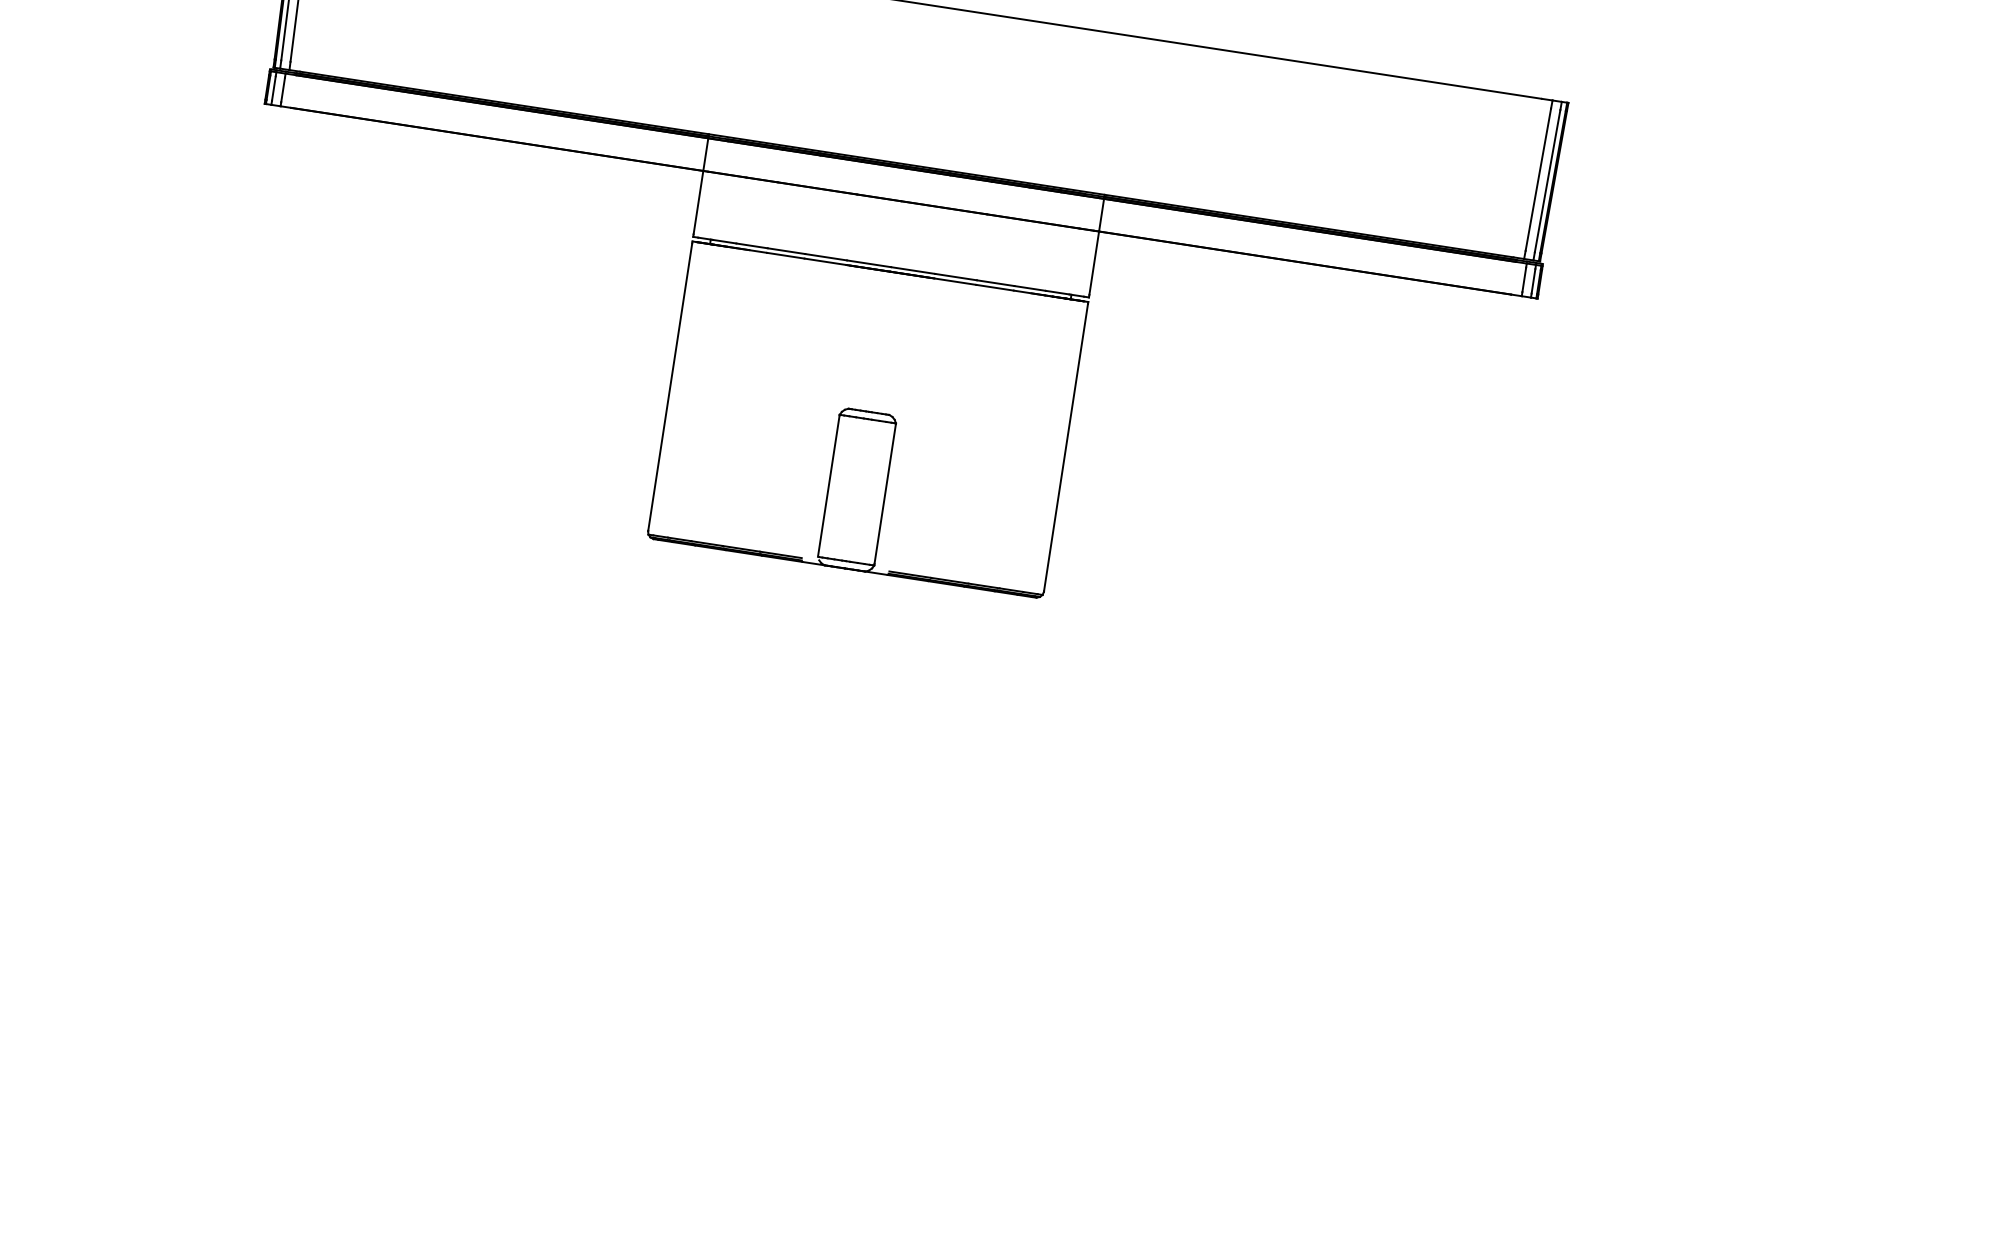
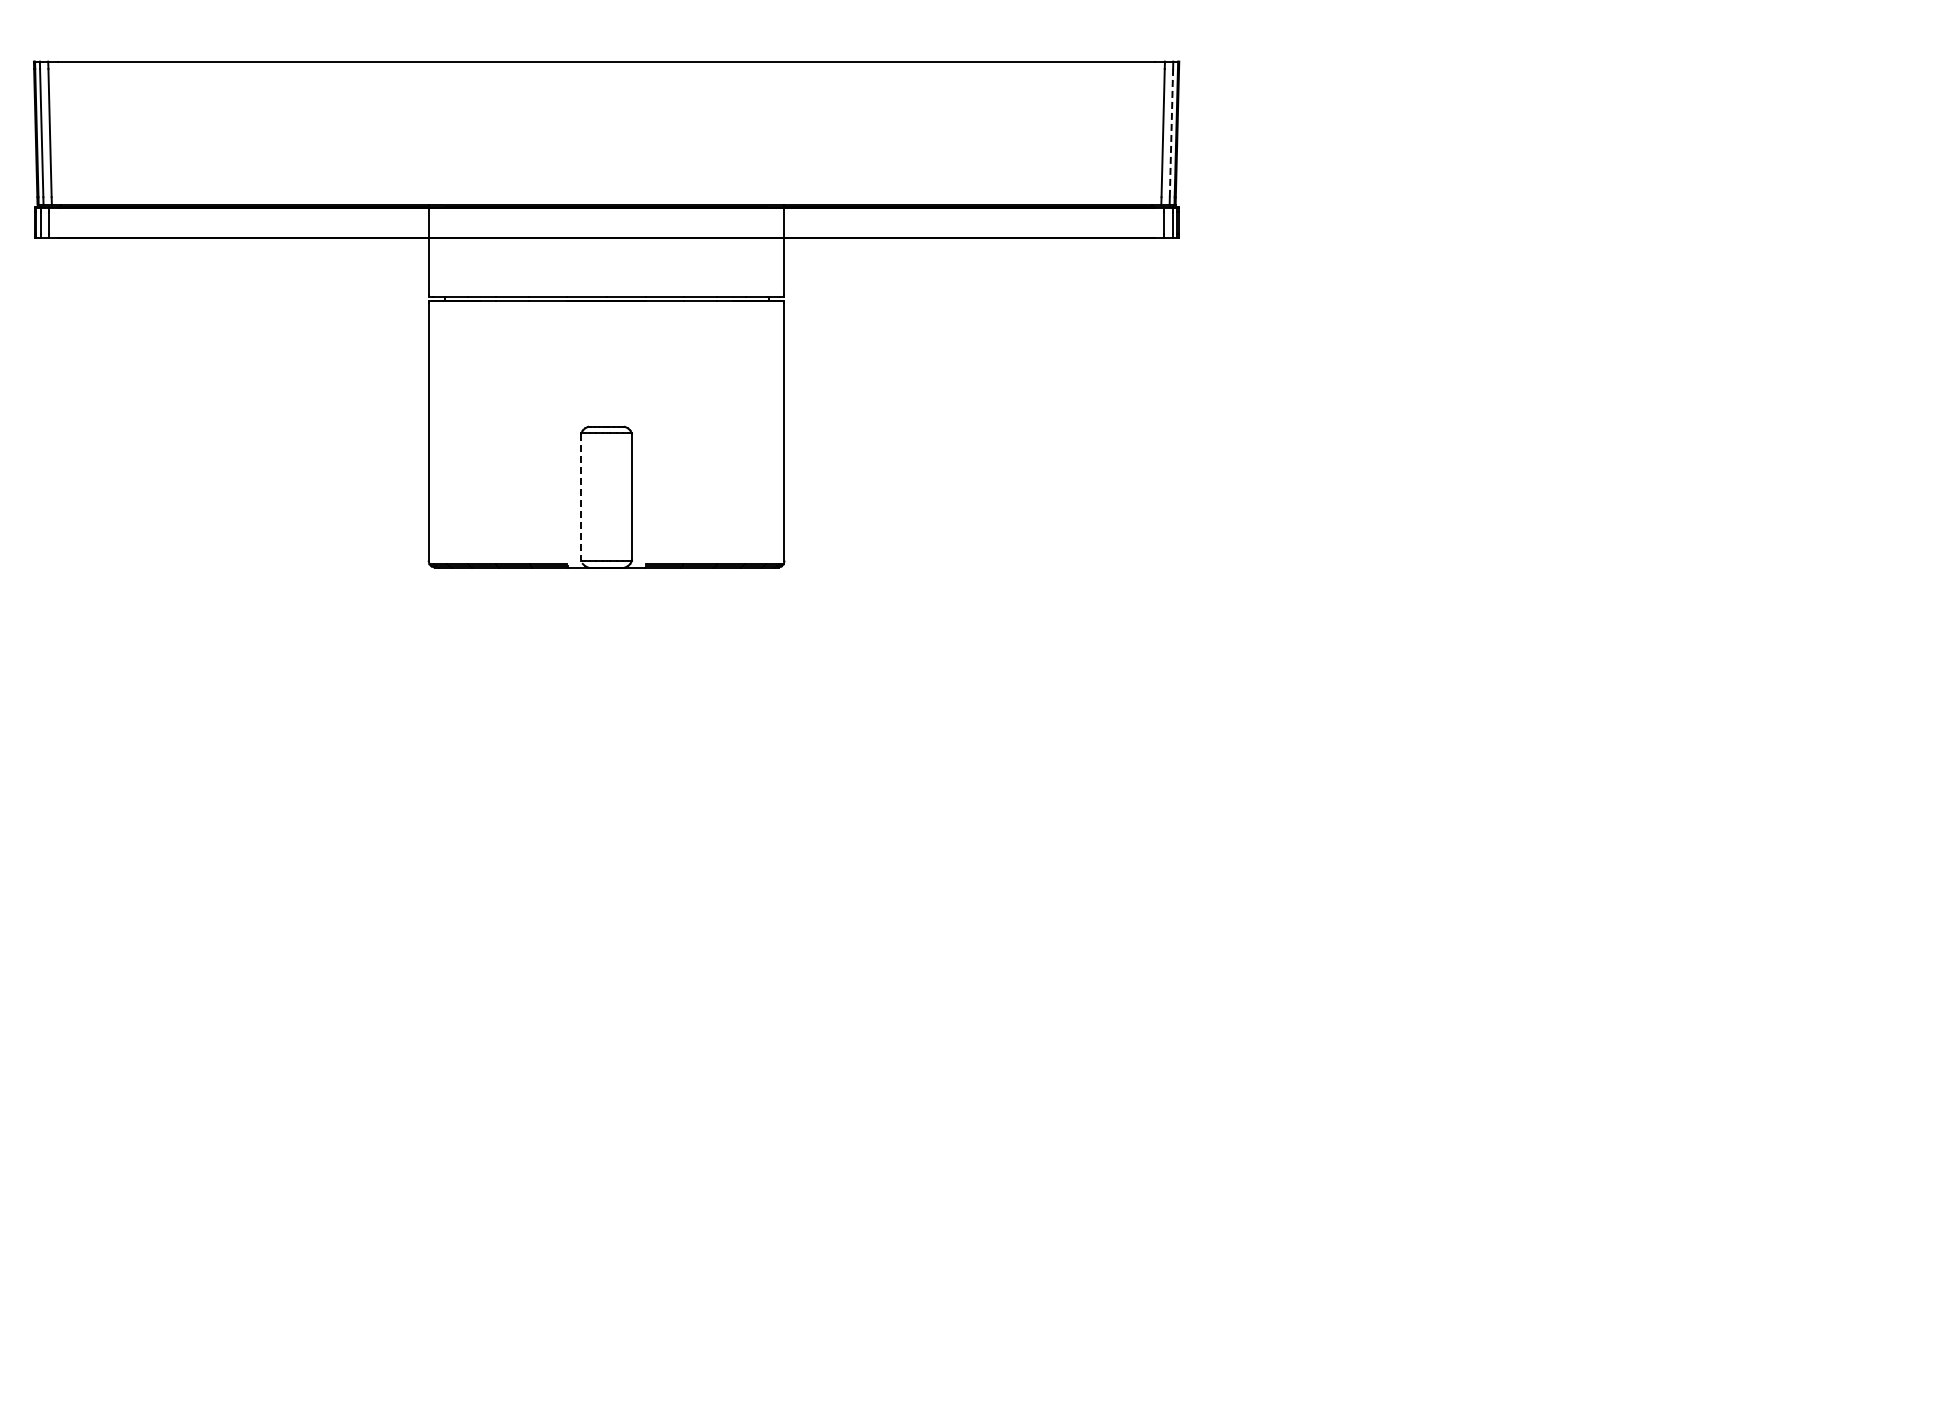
line: (1547, 181) -> (1171, 133), solid -> dashed
line: (829, 485) -> (581, 496), solid -> dashed

